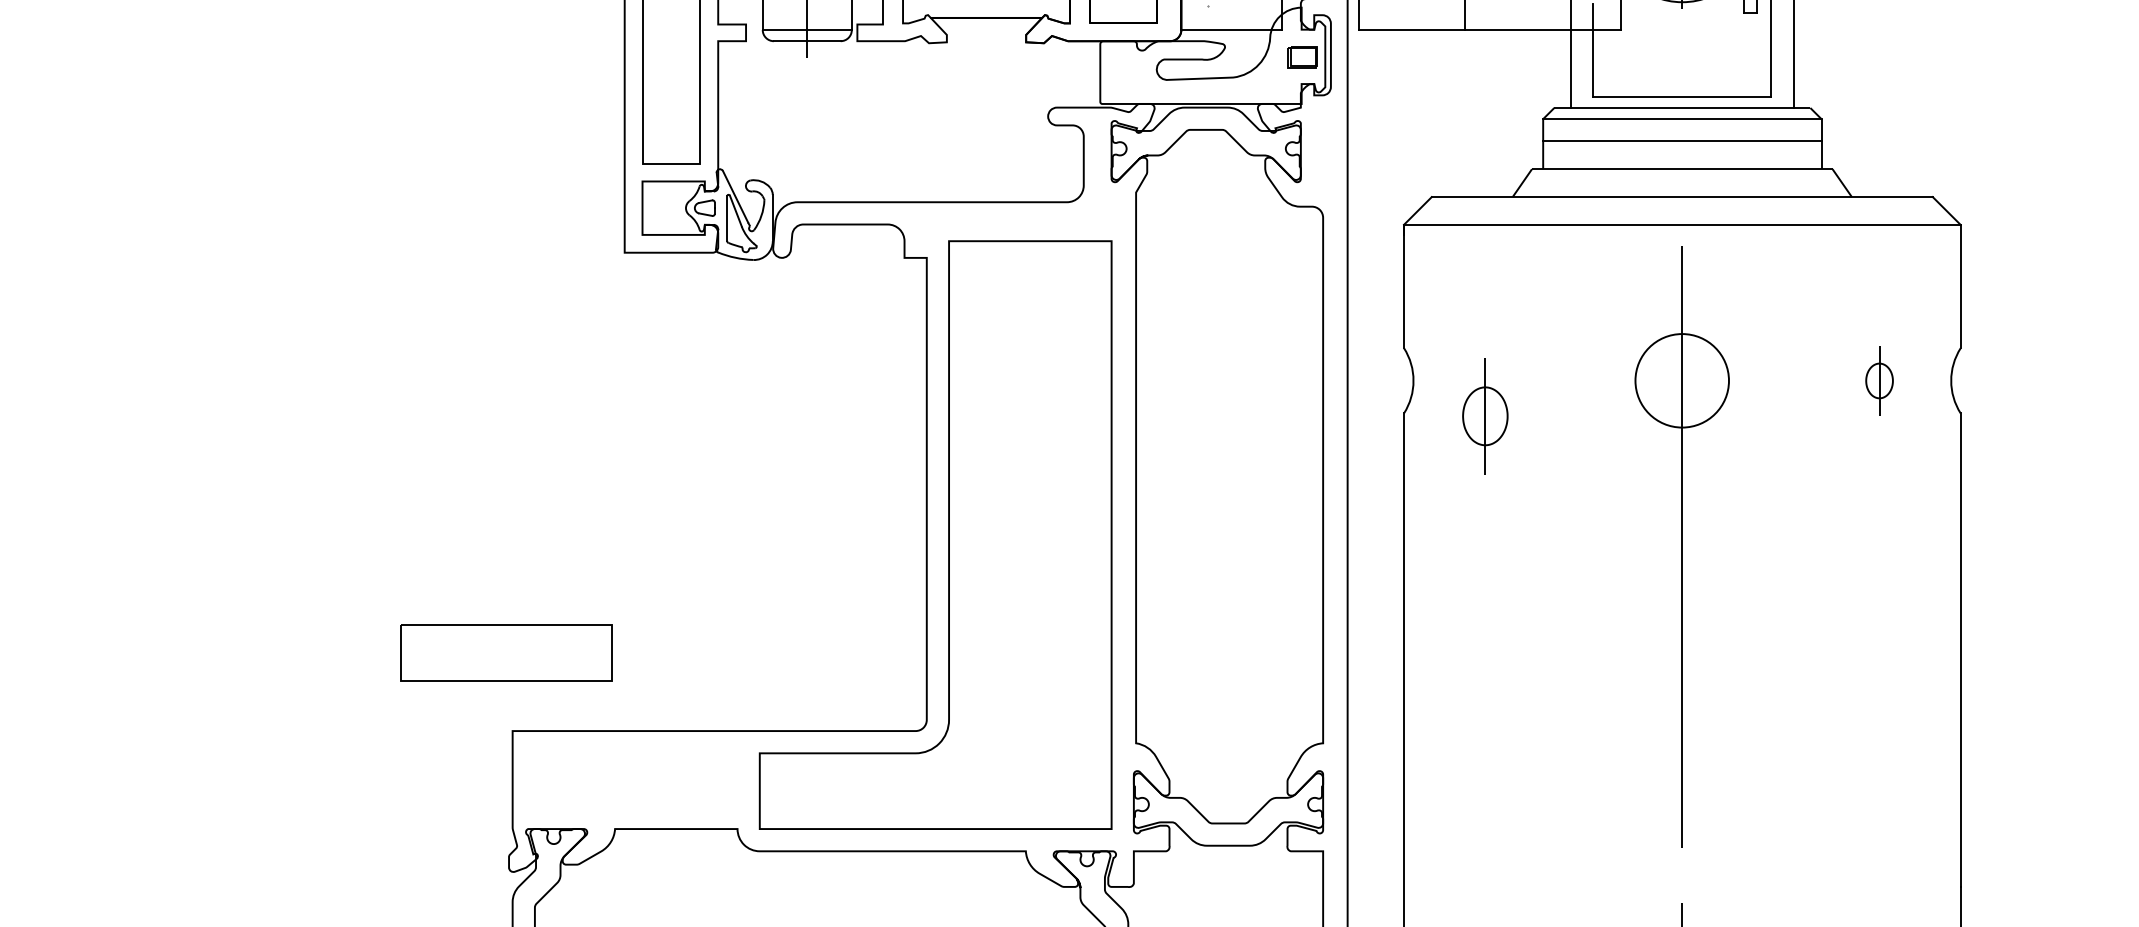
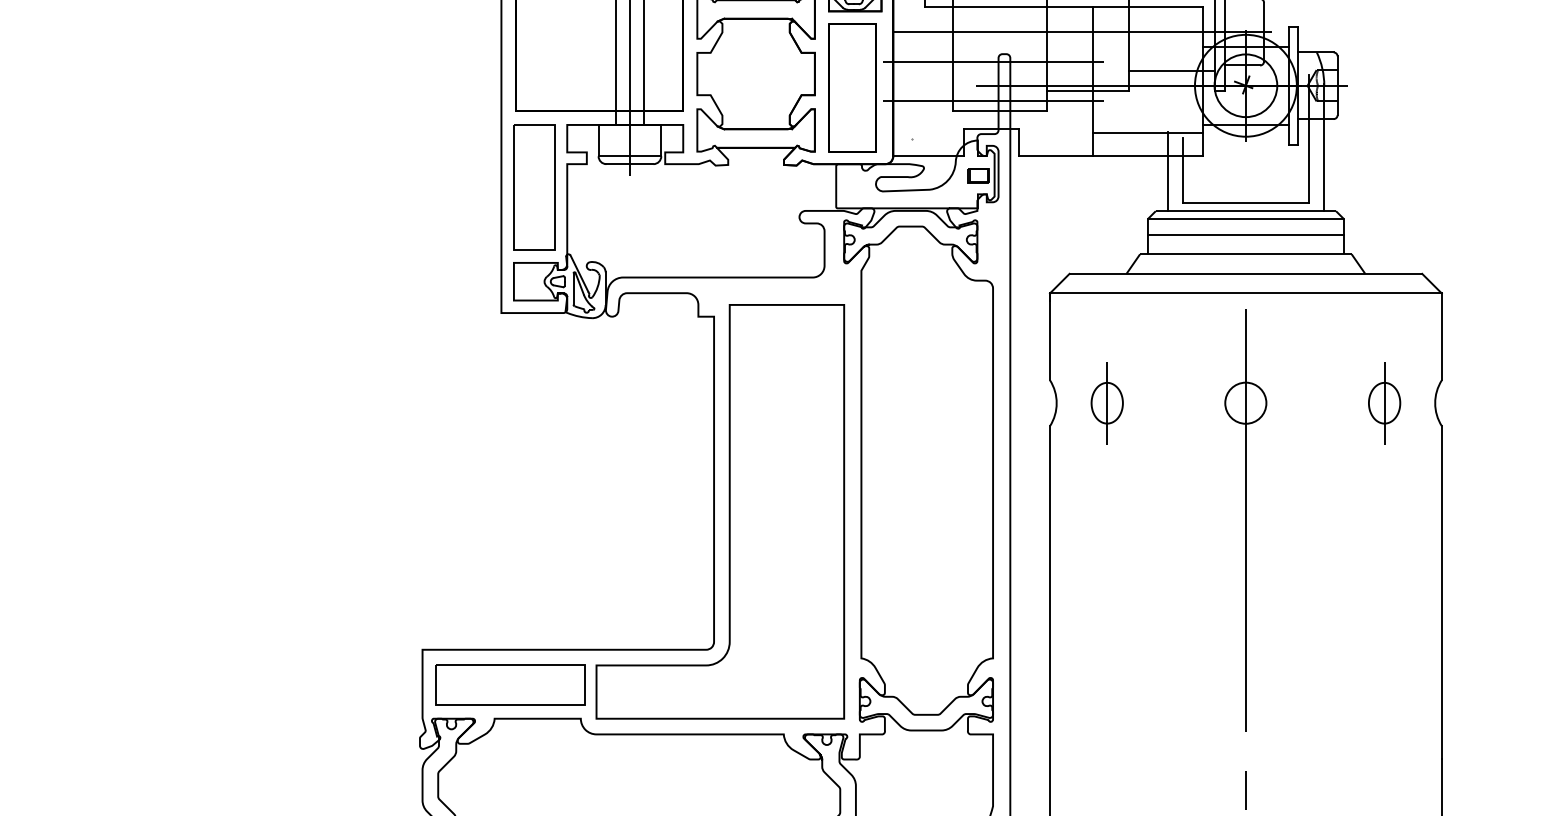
circle: (1681, 379) -> (1245, 402), size x0.62
part: (1879, 381) -> (1384, 403), size x1.67
part: (1484, 416) -> (1106, 403), moved
part: (506, 652) -> (510, 684), moved

